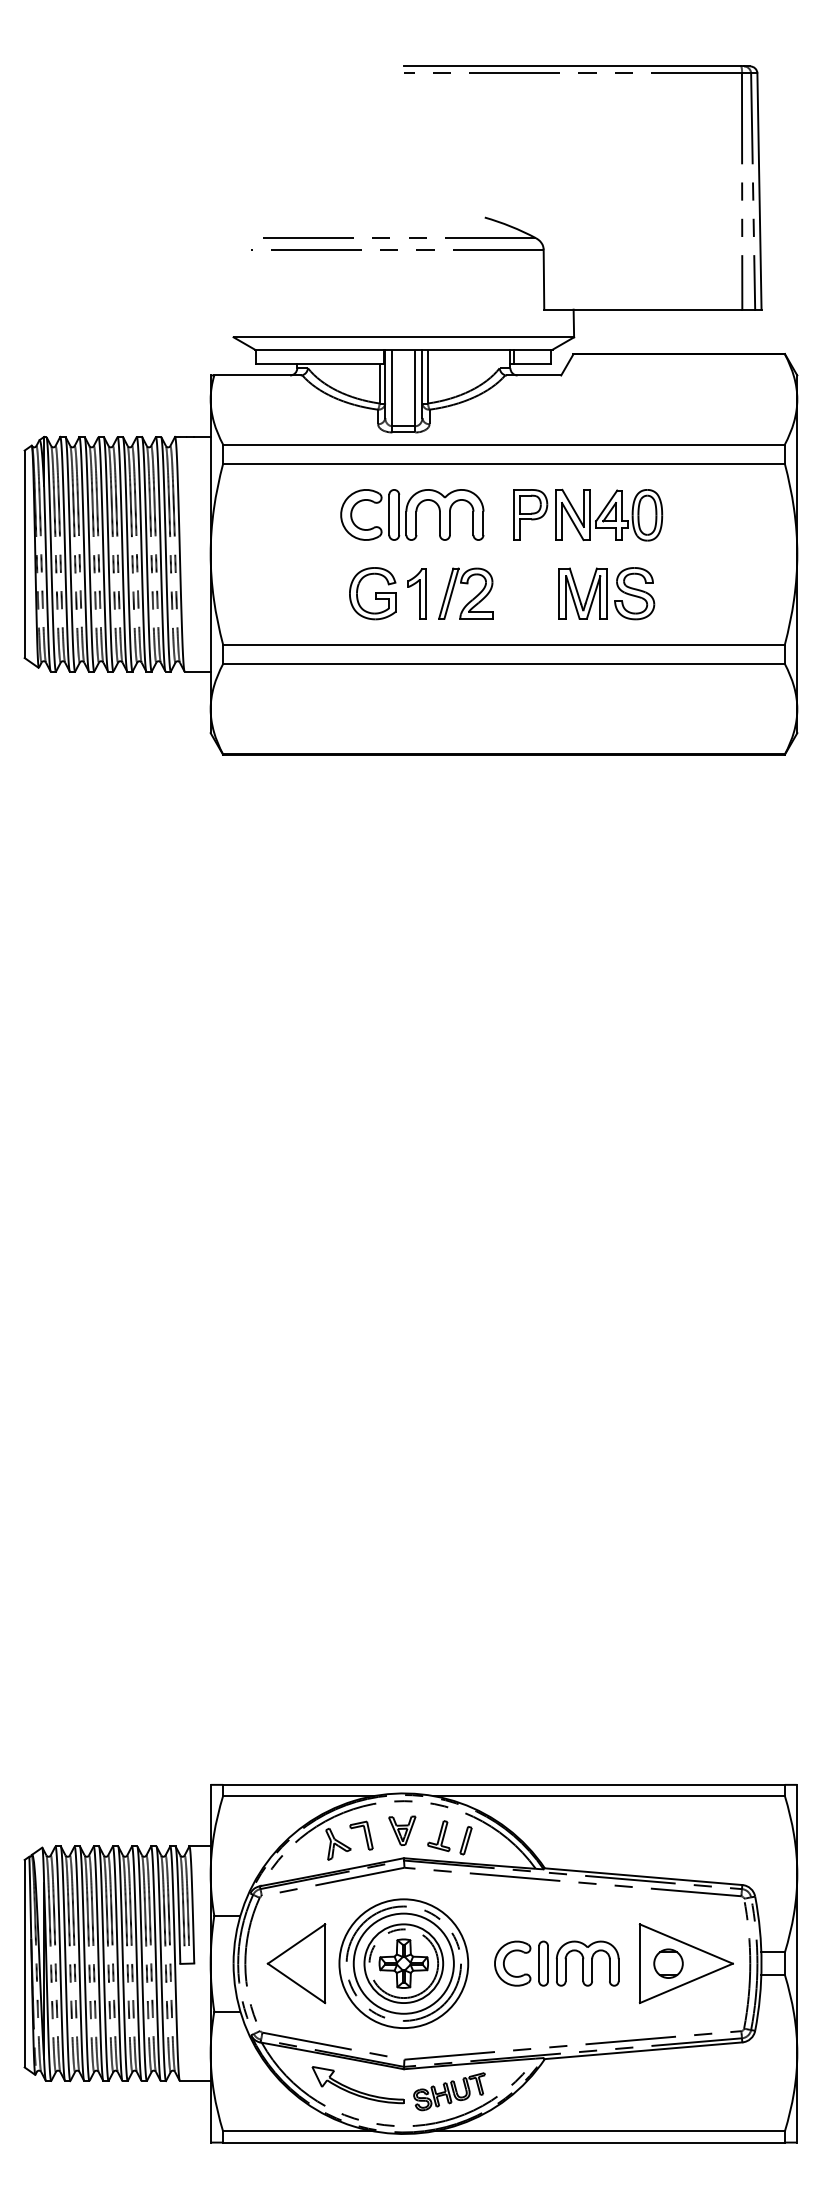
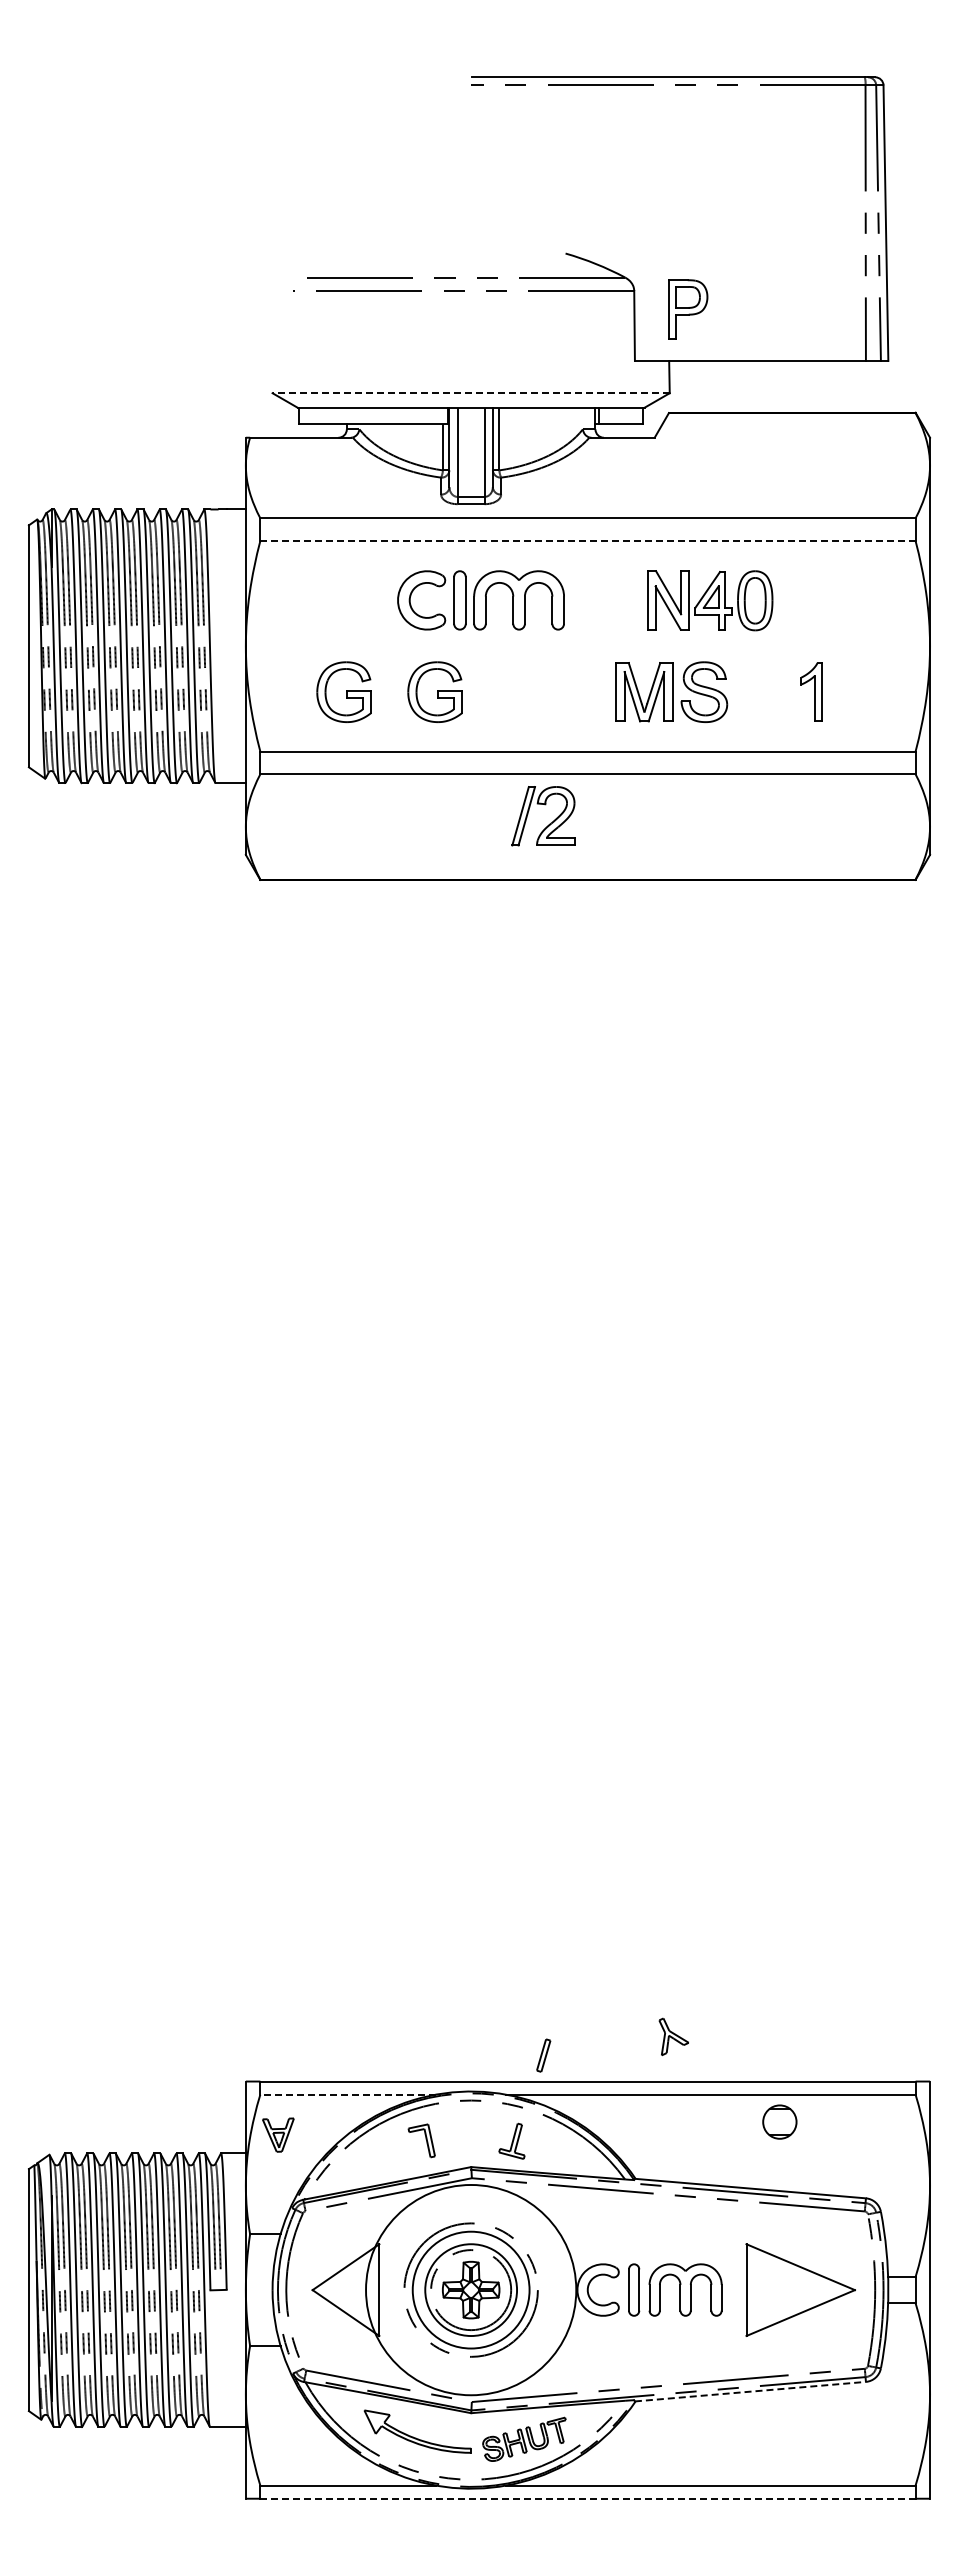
line: (404, 337) -> (471, 393), solid -> dashed
line: (503, 464) -> (587, 541), solid -> dashed
part: (531, 515) -> (688, 309), moved
part: (294, 593) -> (343, 691), added
part: (417, 593) -> (811, 691), moved
part: (606, 593) -> (671, 691), moved
part: (471, 599) -> (549, 823), moved
line: (298, 1795) -> (348, 2094), solid -> dashed
part: (402, 1830) -> (278, 2134), moved
part: (465, 1840) -> (543, 2055), moved
part: (338, 1844) -> (673, 2036), moved
part: (668, 1963) -> (779, 2121), moved
circle: (404, 1964) -> (471, 2290), size x1.4
line: (643, 2050) -> (750, 2391), solid -> dashed
line: (503, 2142) -> (587, 2498), solid -> dashed

